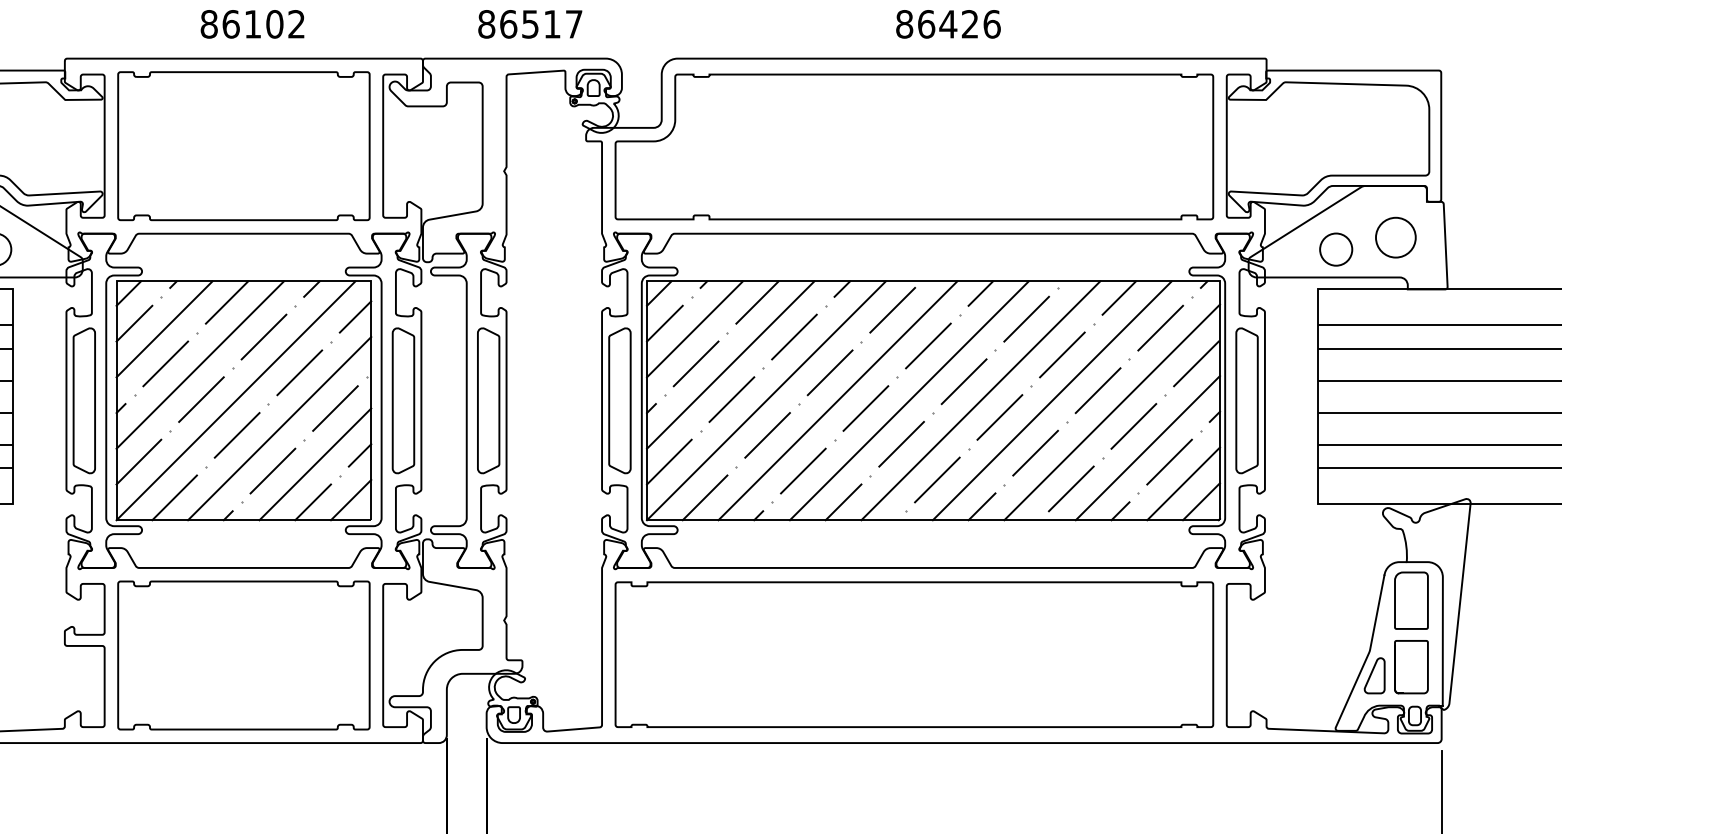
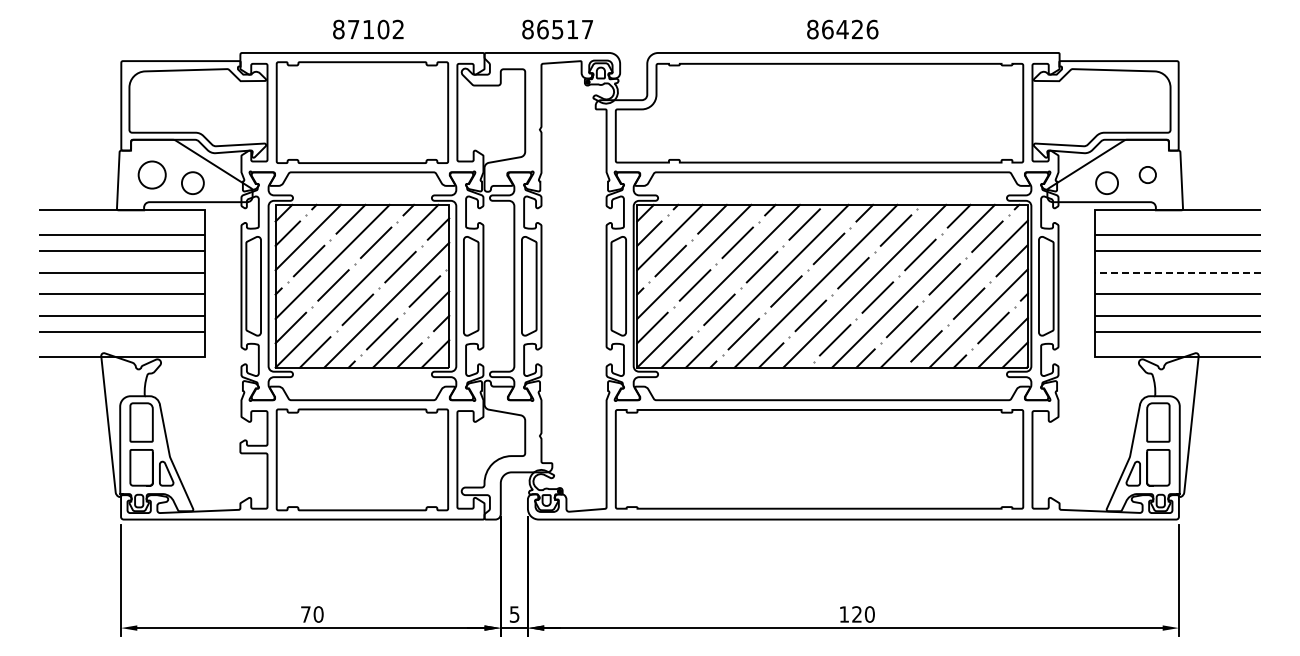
text: (230, 24) -> (353, 29), 86102 -> 87102
circle: (1395, 236) -> (1147, 174), size x0.6
line: (1439, 380) -> (1177, 272), solid -> dashed

